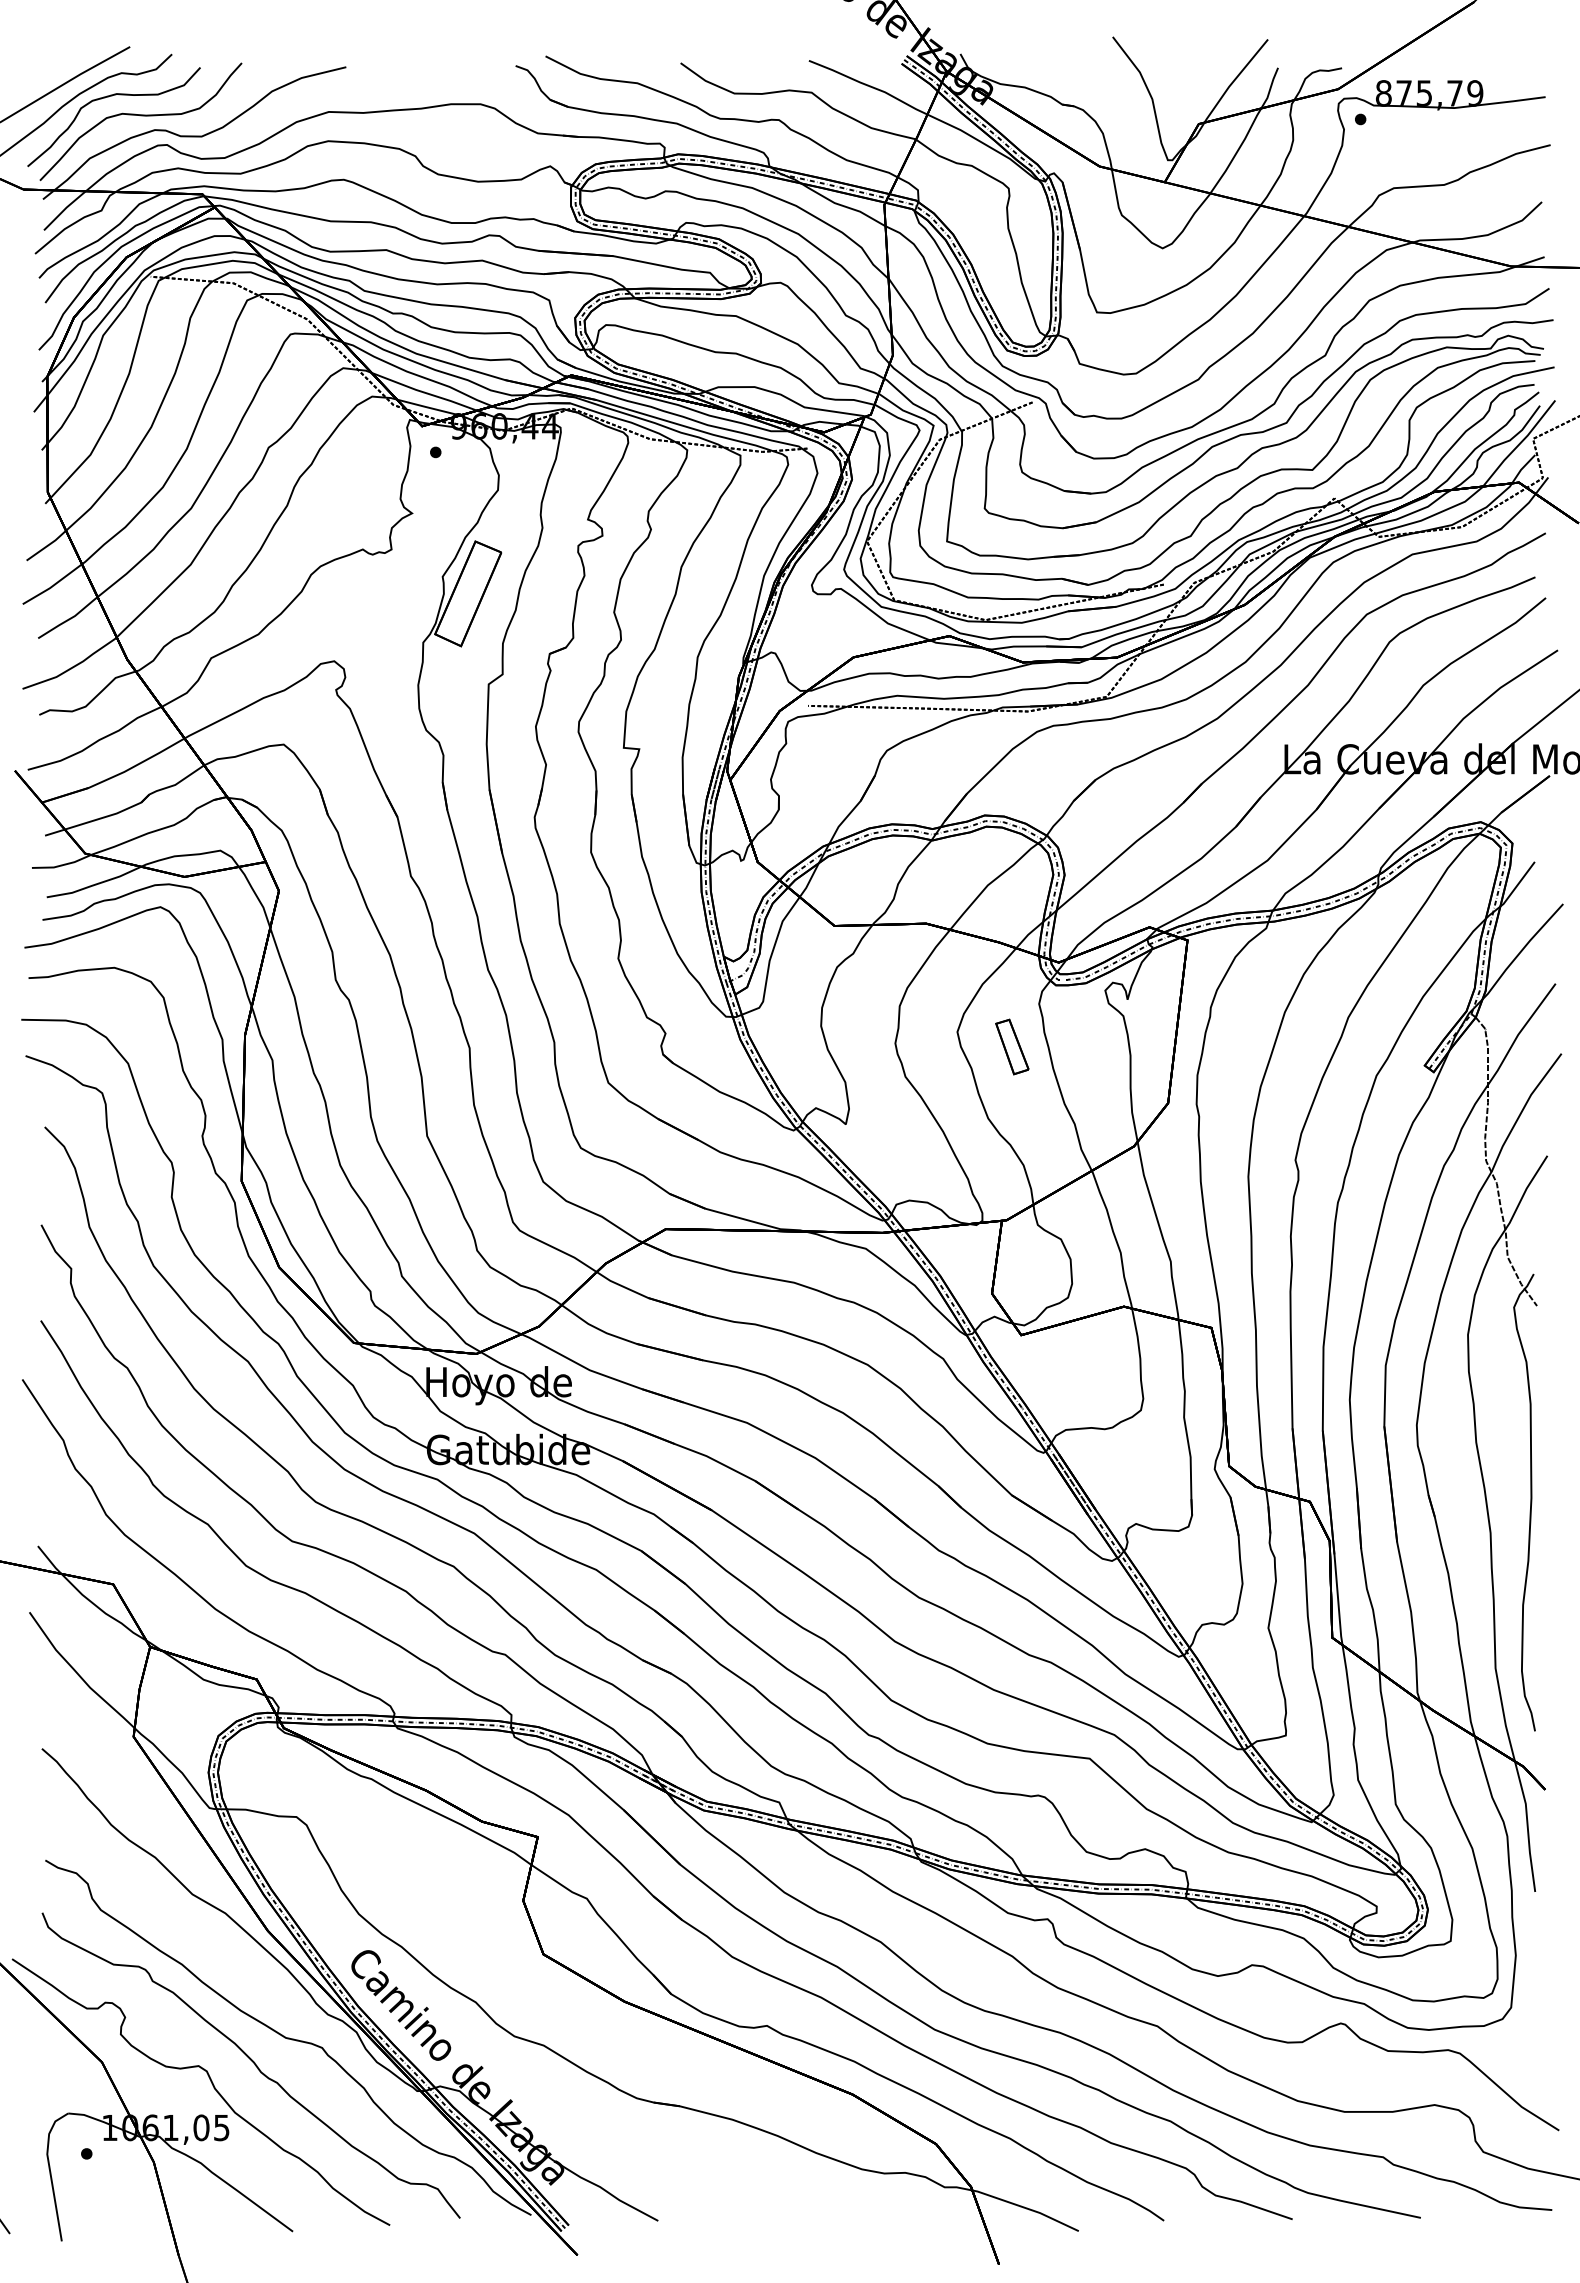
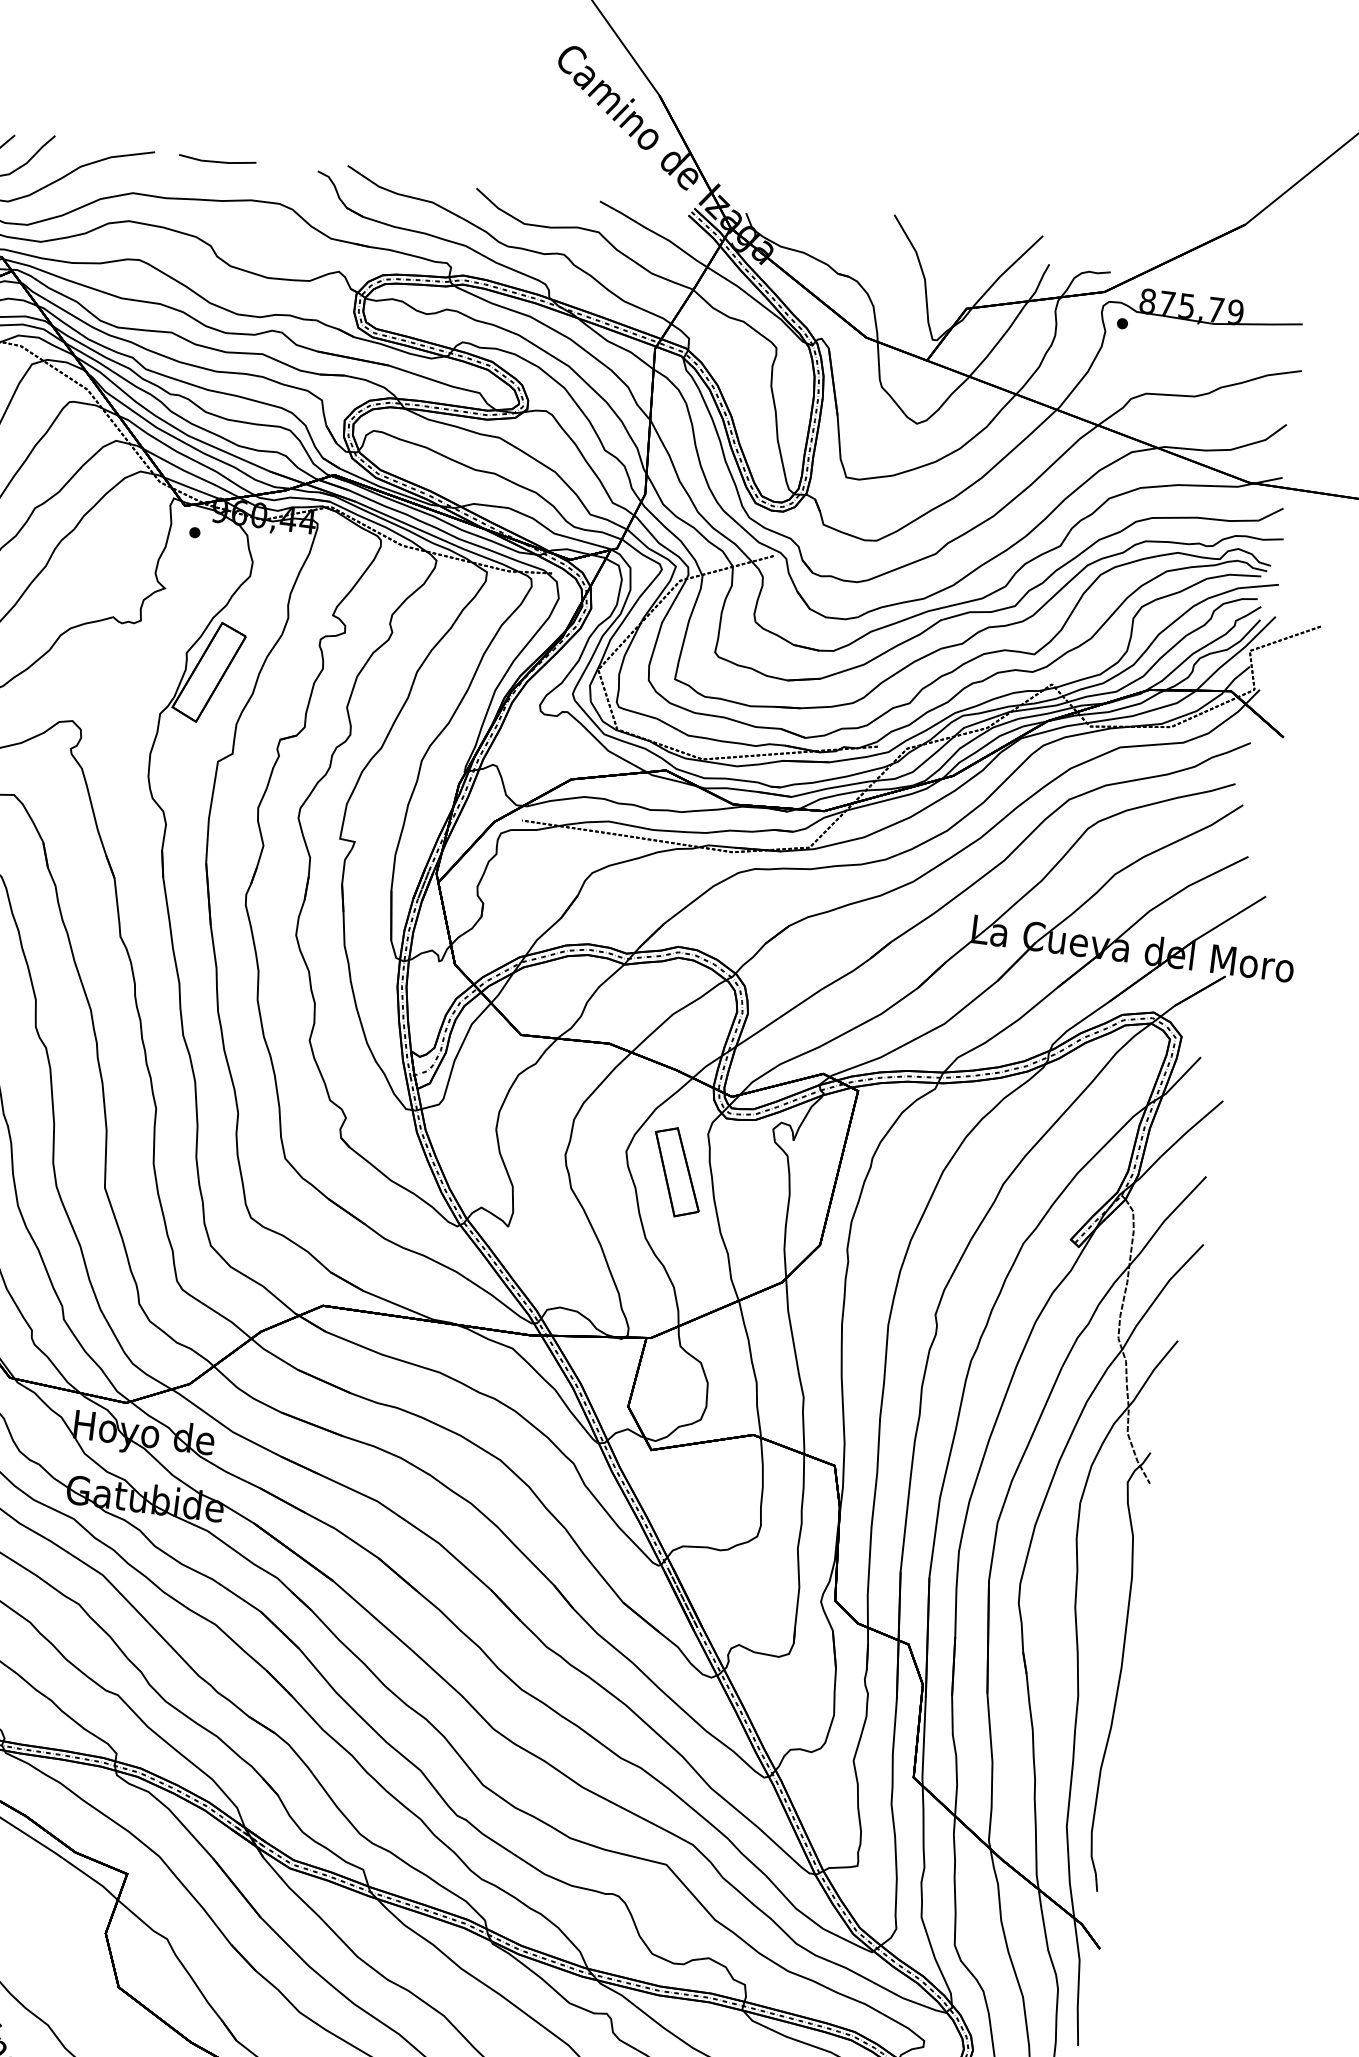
line: (411, 68) -> (217, 161), added
part: (1012, 1046) -> (677, 1171), size x1.67

